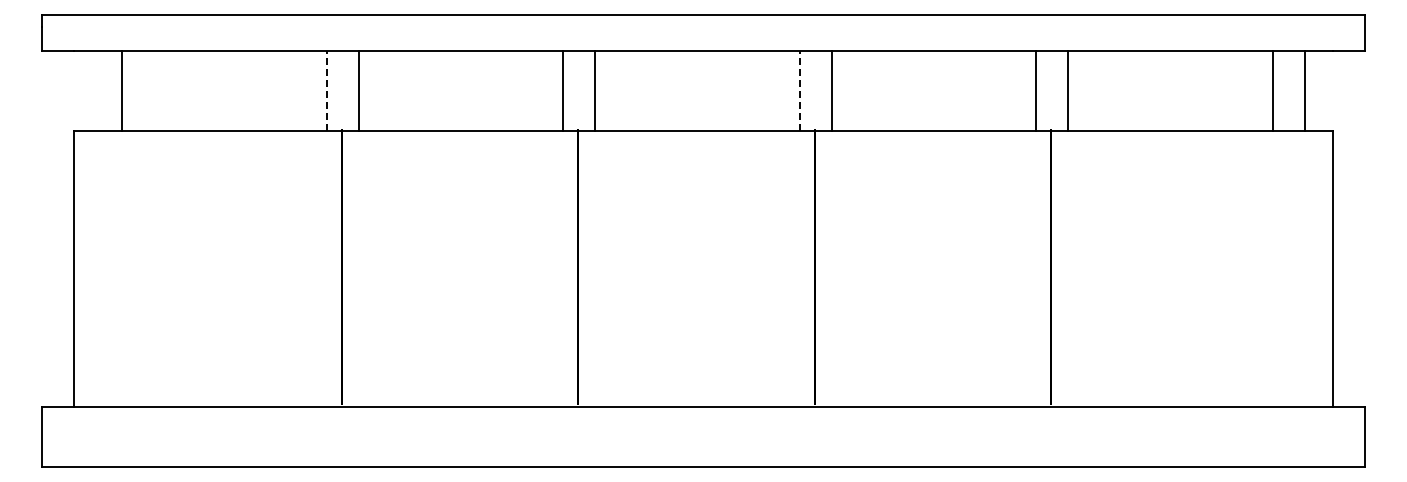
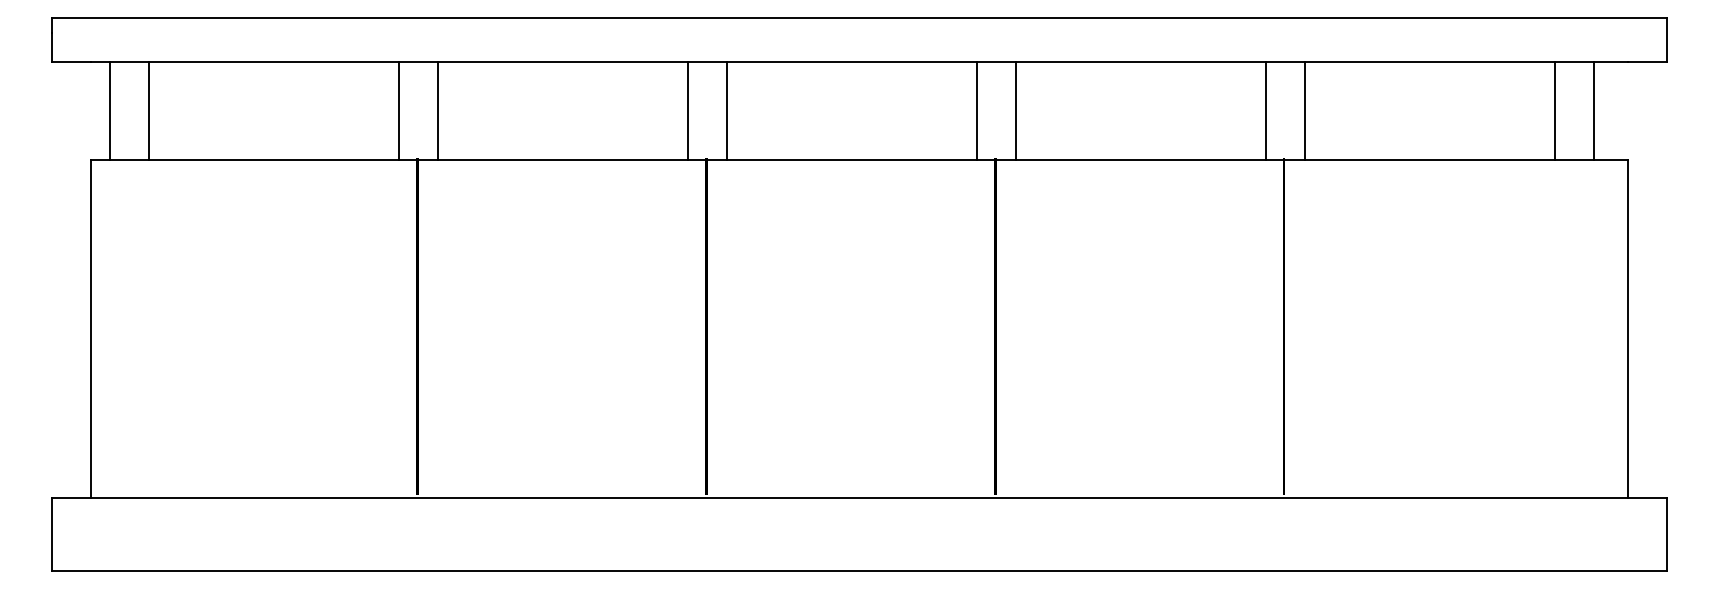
line: (90, 90) -> (110, 110), added
line: (326, 90) -> (398, 110), dashed -> solid
line: (799, 90) -> (976, 110), dashed -> solid

